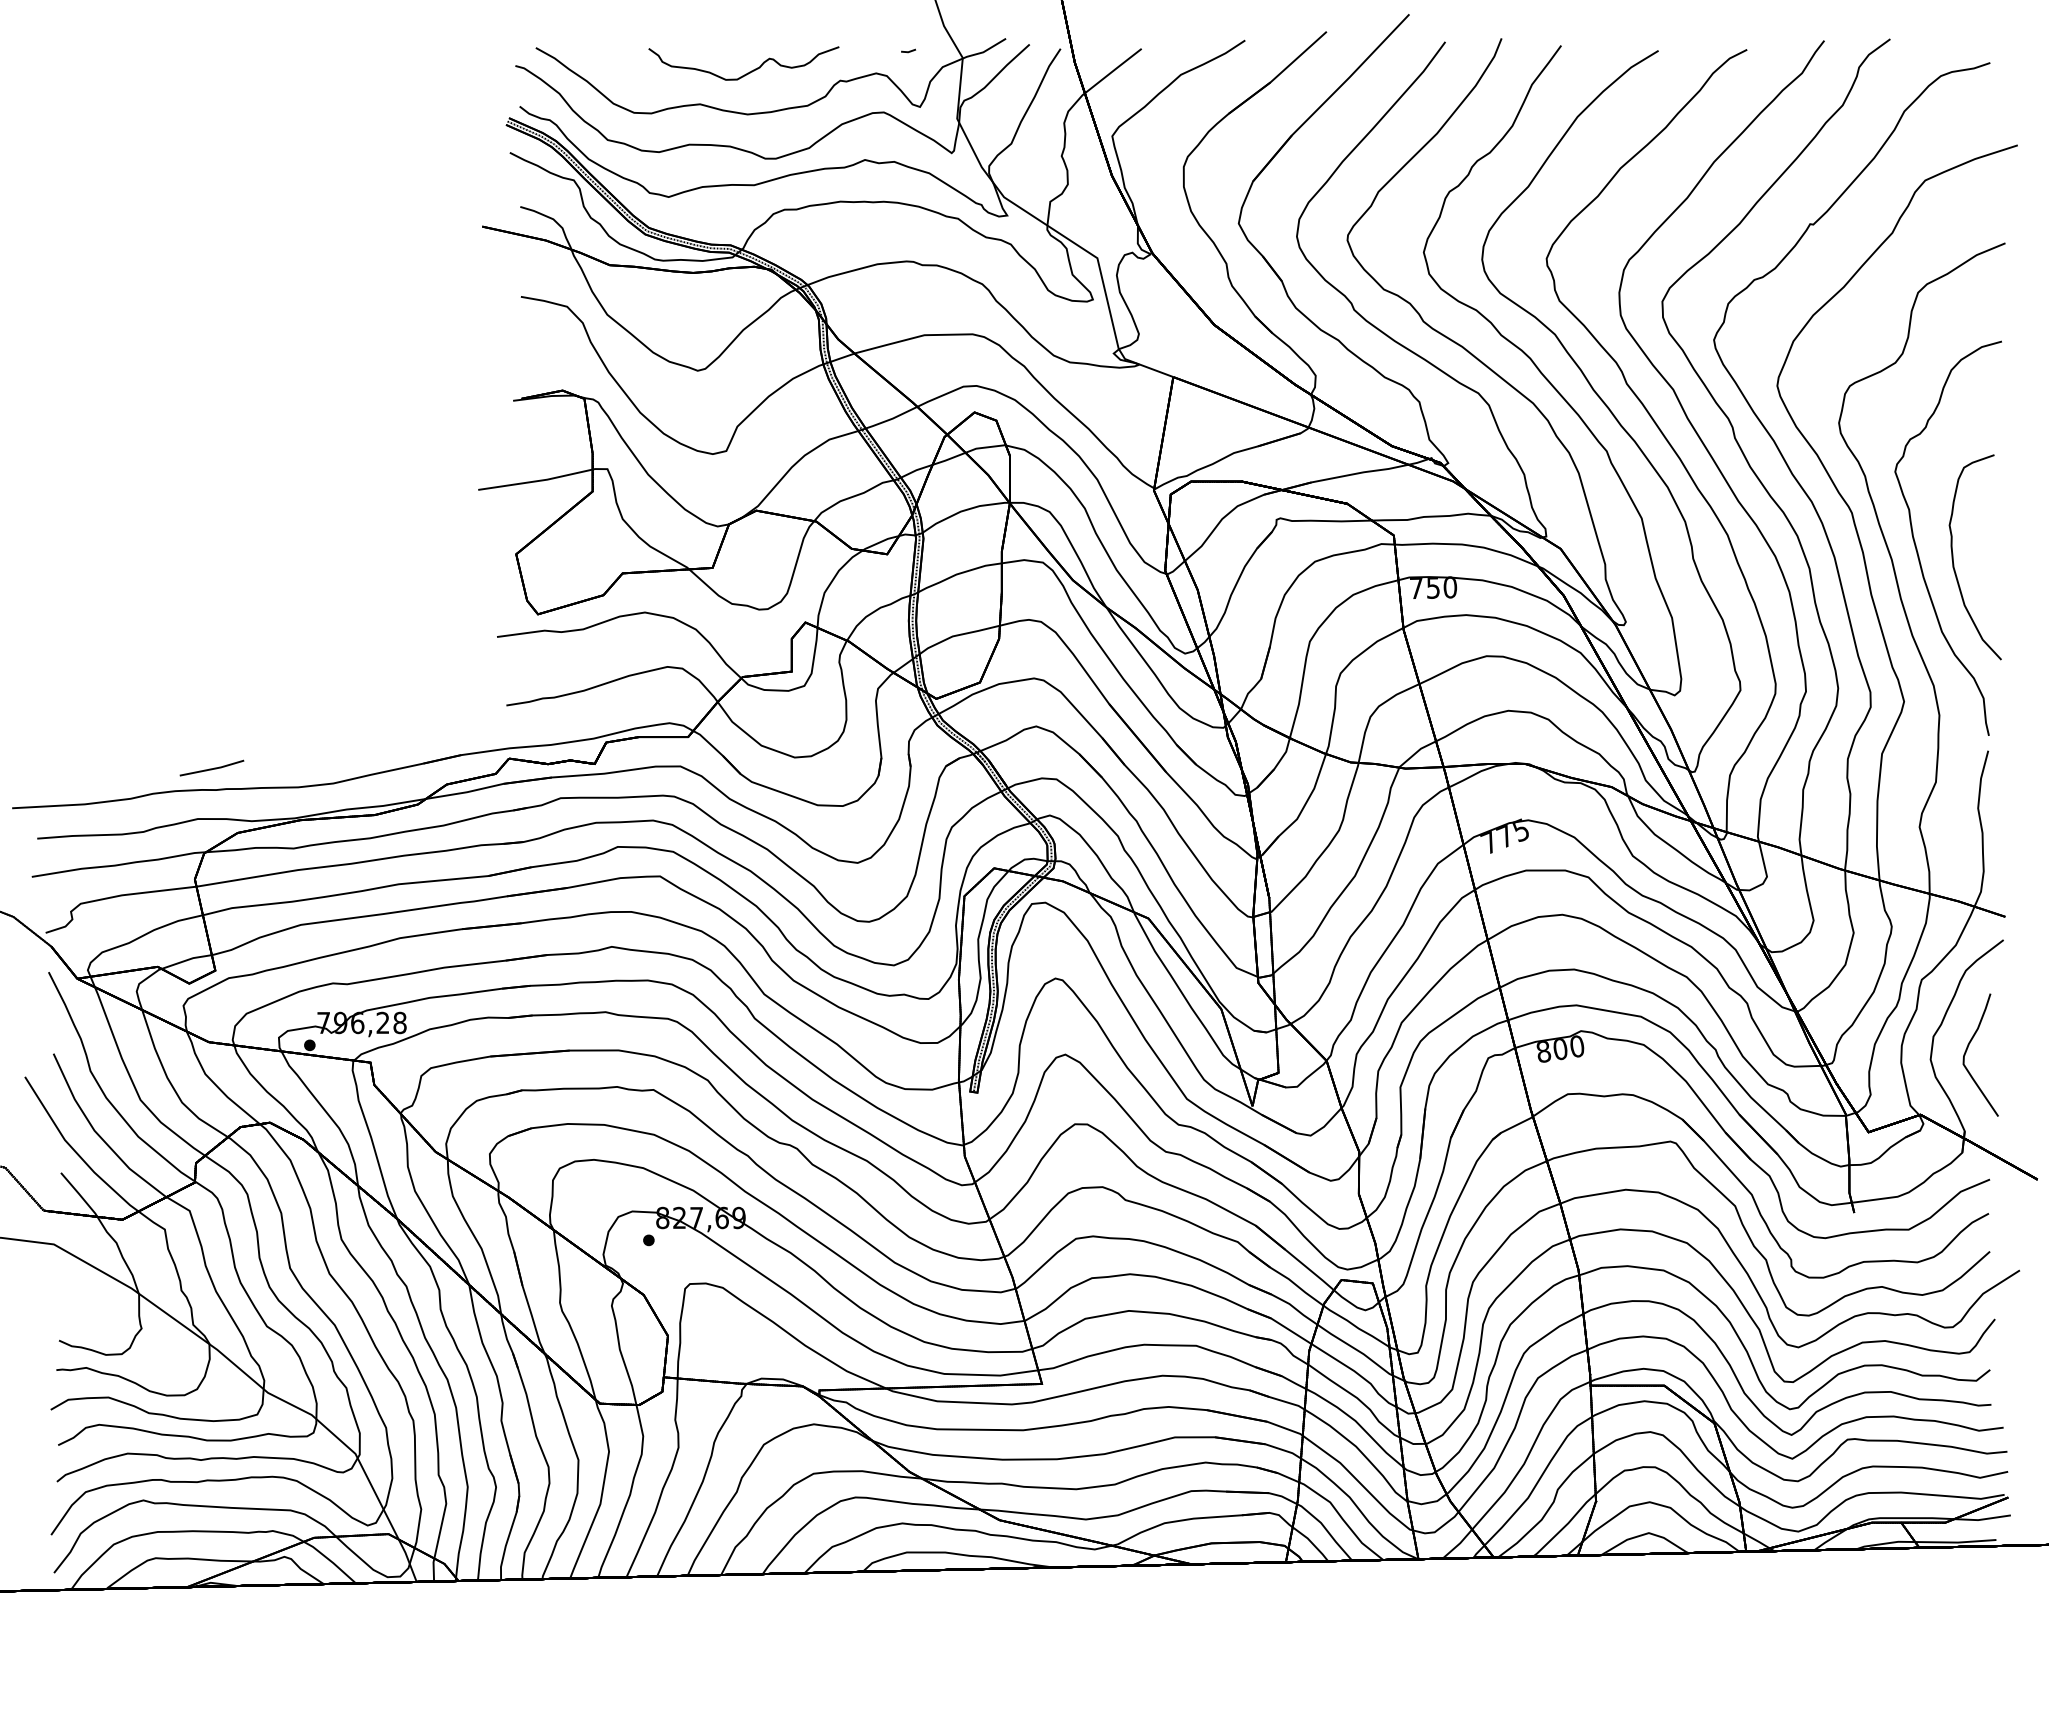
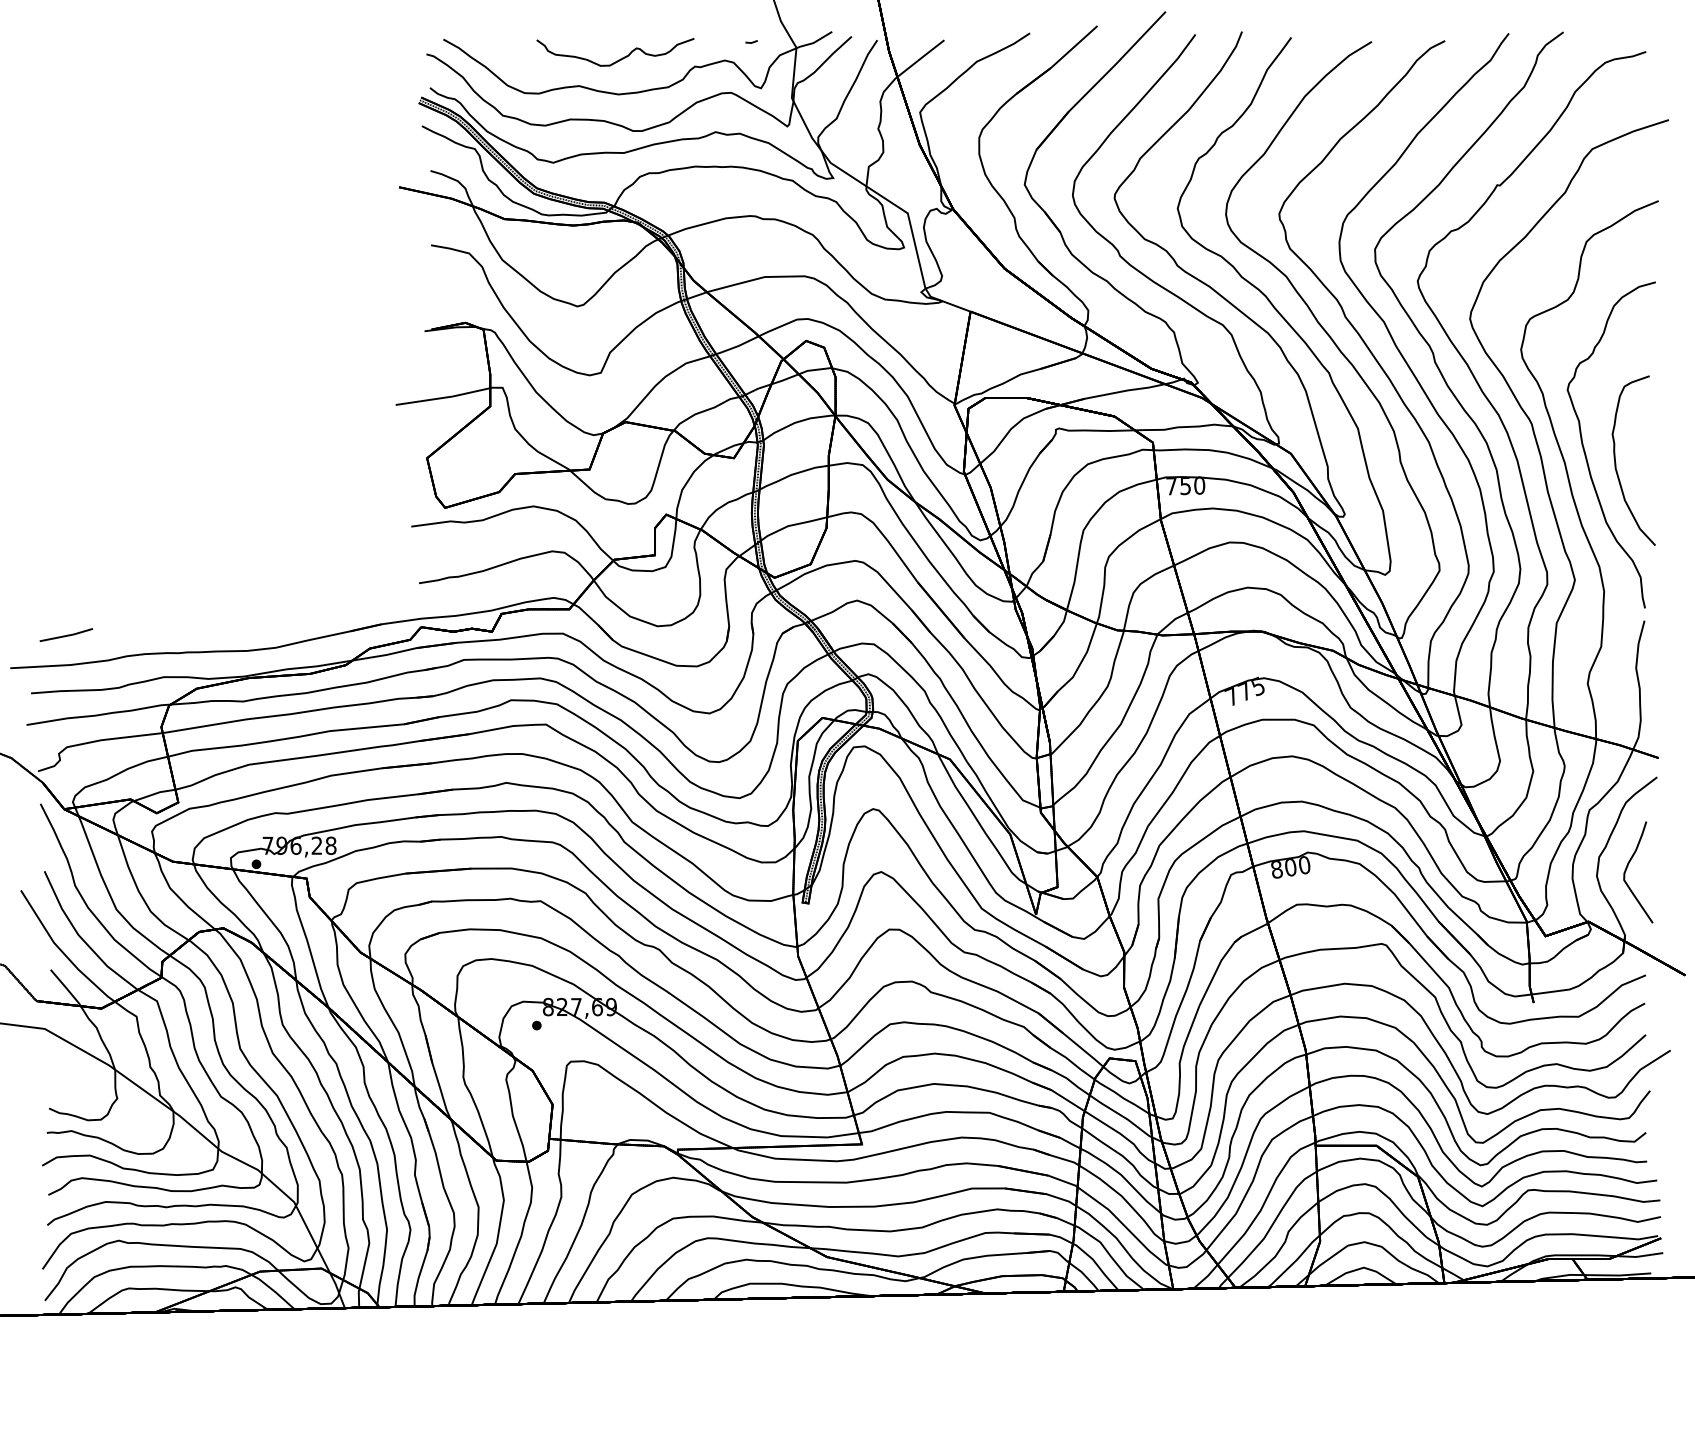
part: (211, 767) -> (65, 634), moved

